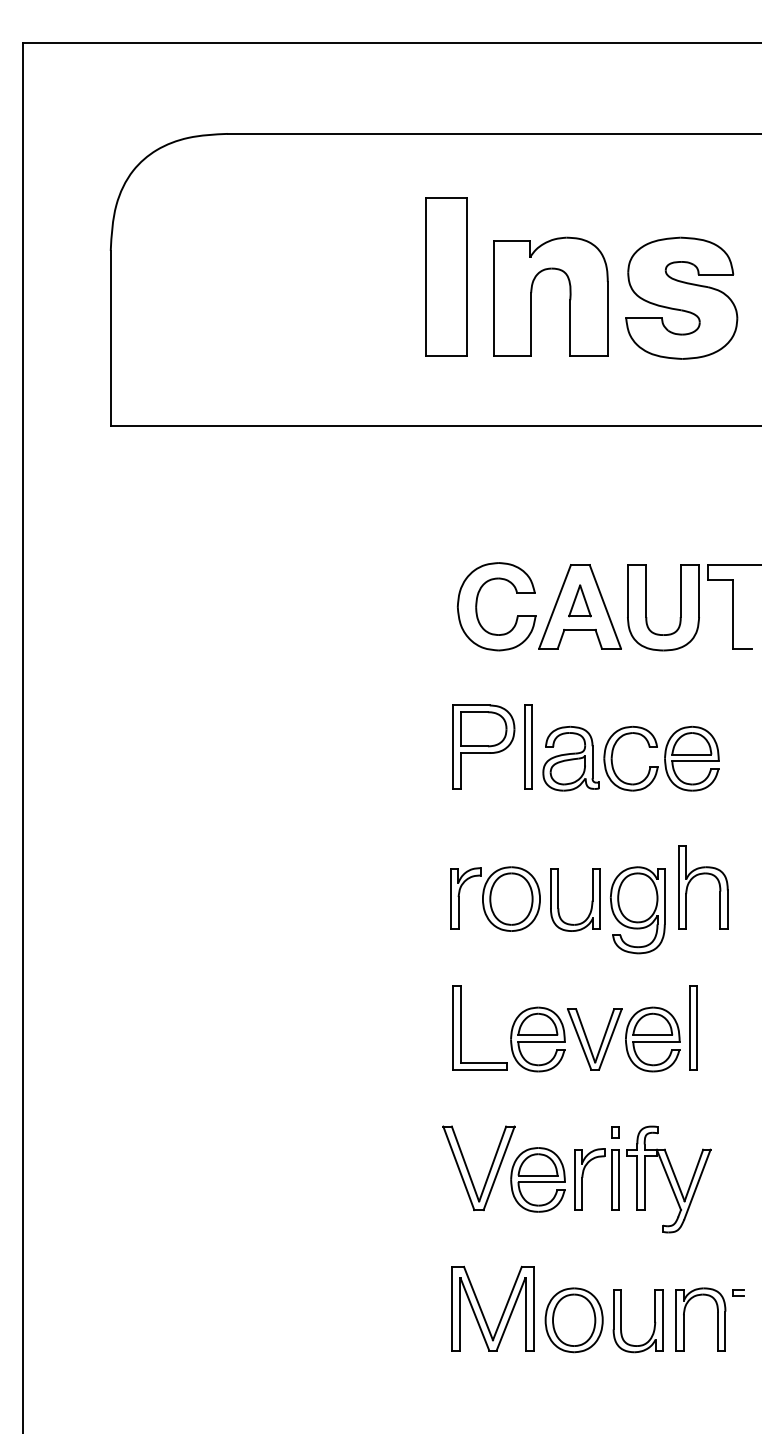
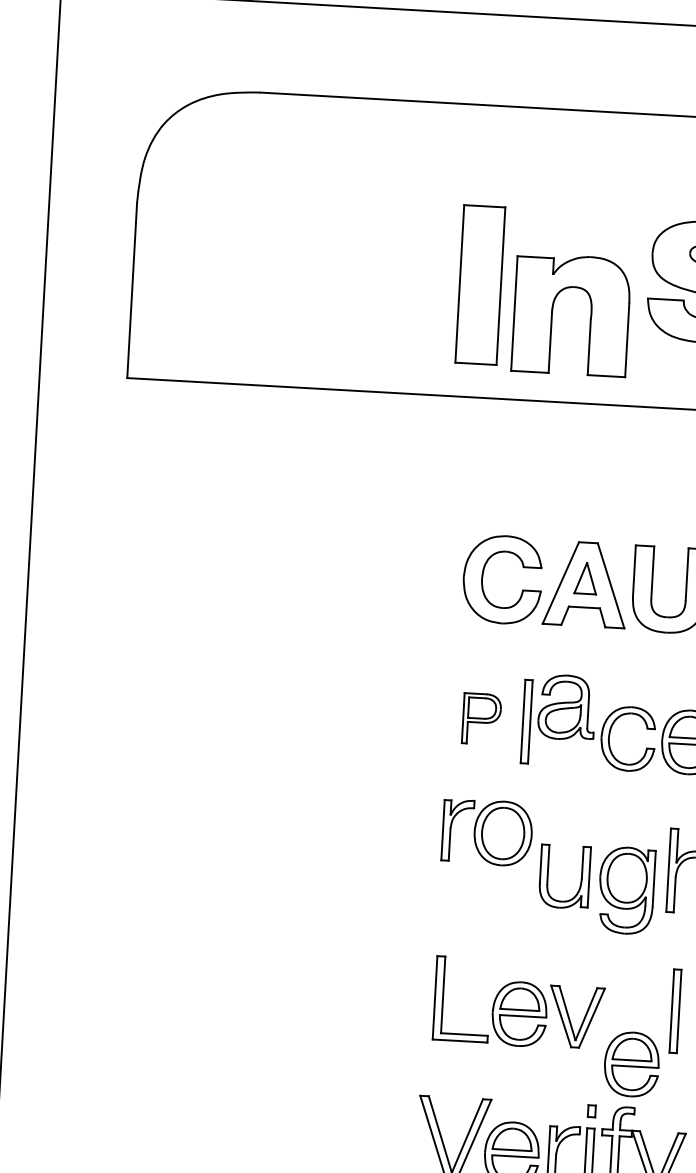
part: (446, 276) -> (480, 284), moved
part: (532, 292) -> (553, 309), moved
part: (483, 746) -> (481, 718), size x0.6
part: (570, 758) -> (566, 707), moved
part: (495, 898) -> (487, 832), moved
part: (652, 1039) -> (631, 1064), moved

